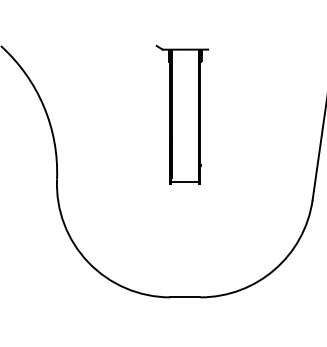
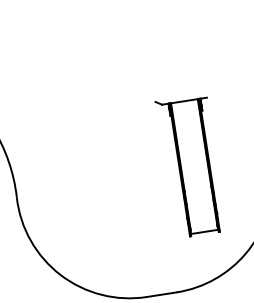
part: (181, 114) -> (190, 165), moved

